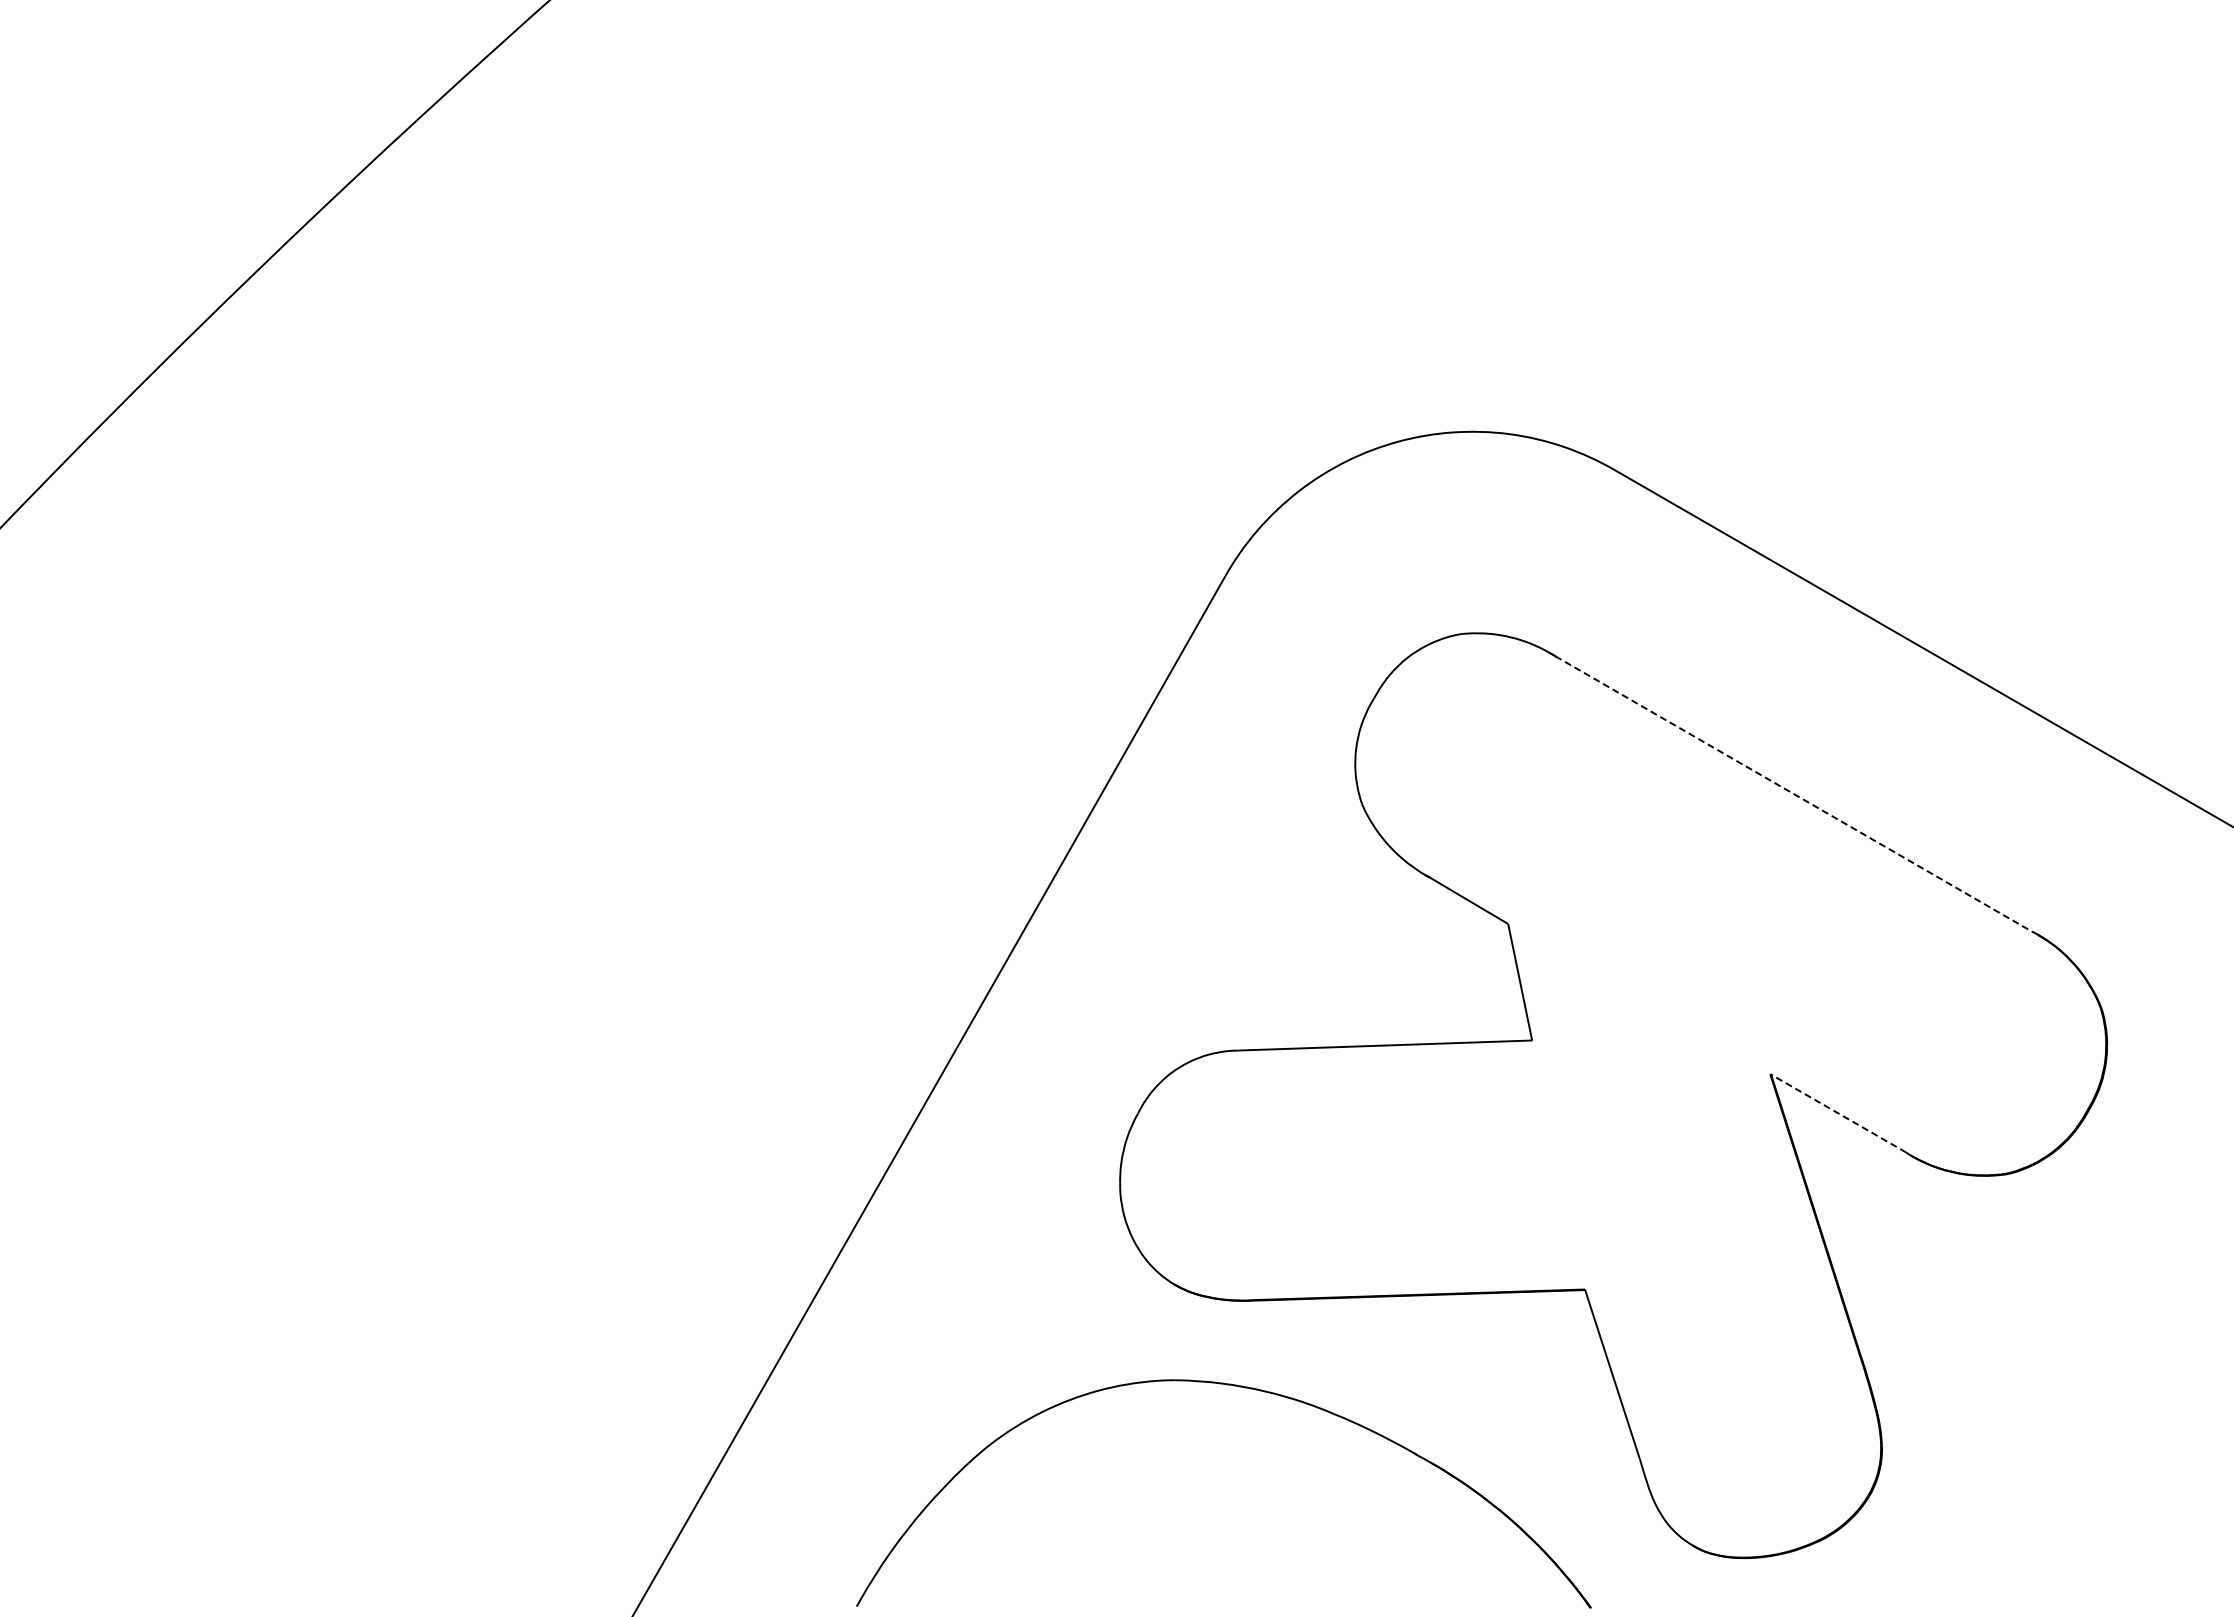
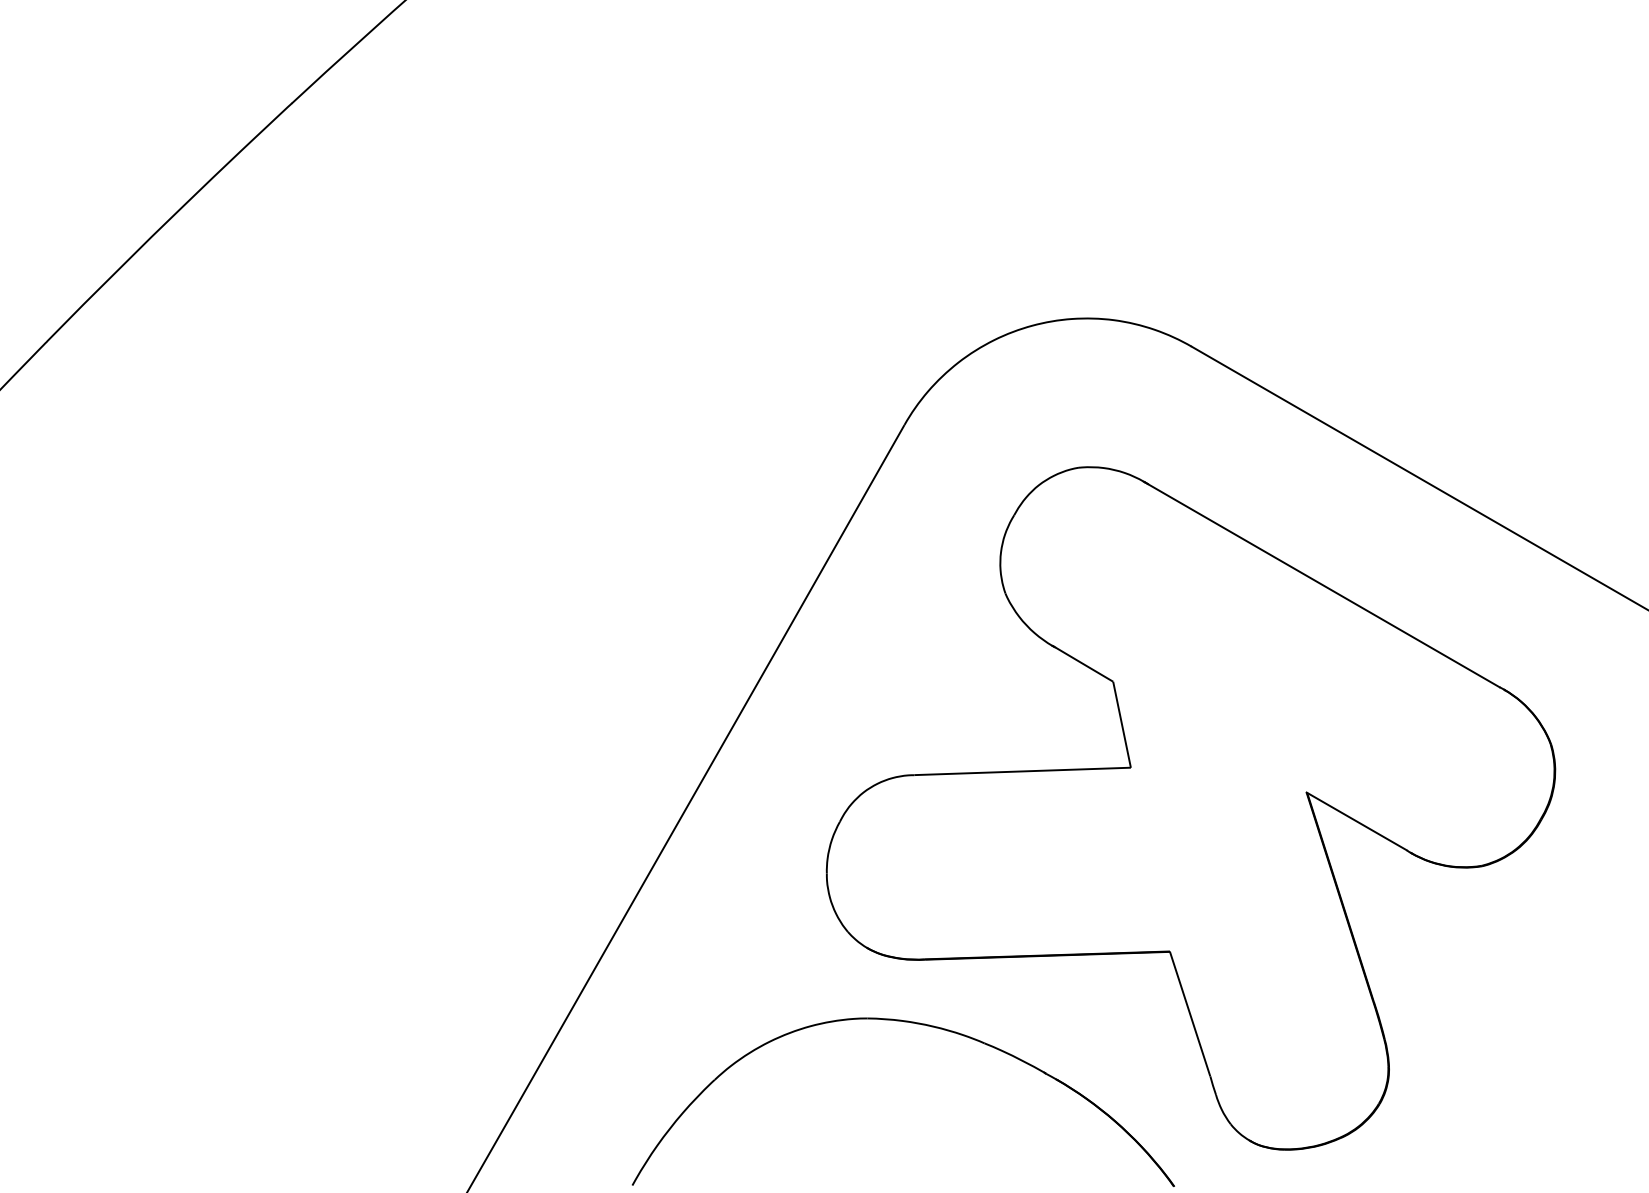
line: (1794, 794) -> (1324, 586), dashed -> solid
line: (1837, 1113) -> (1356, 821), dashed -> solid

